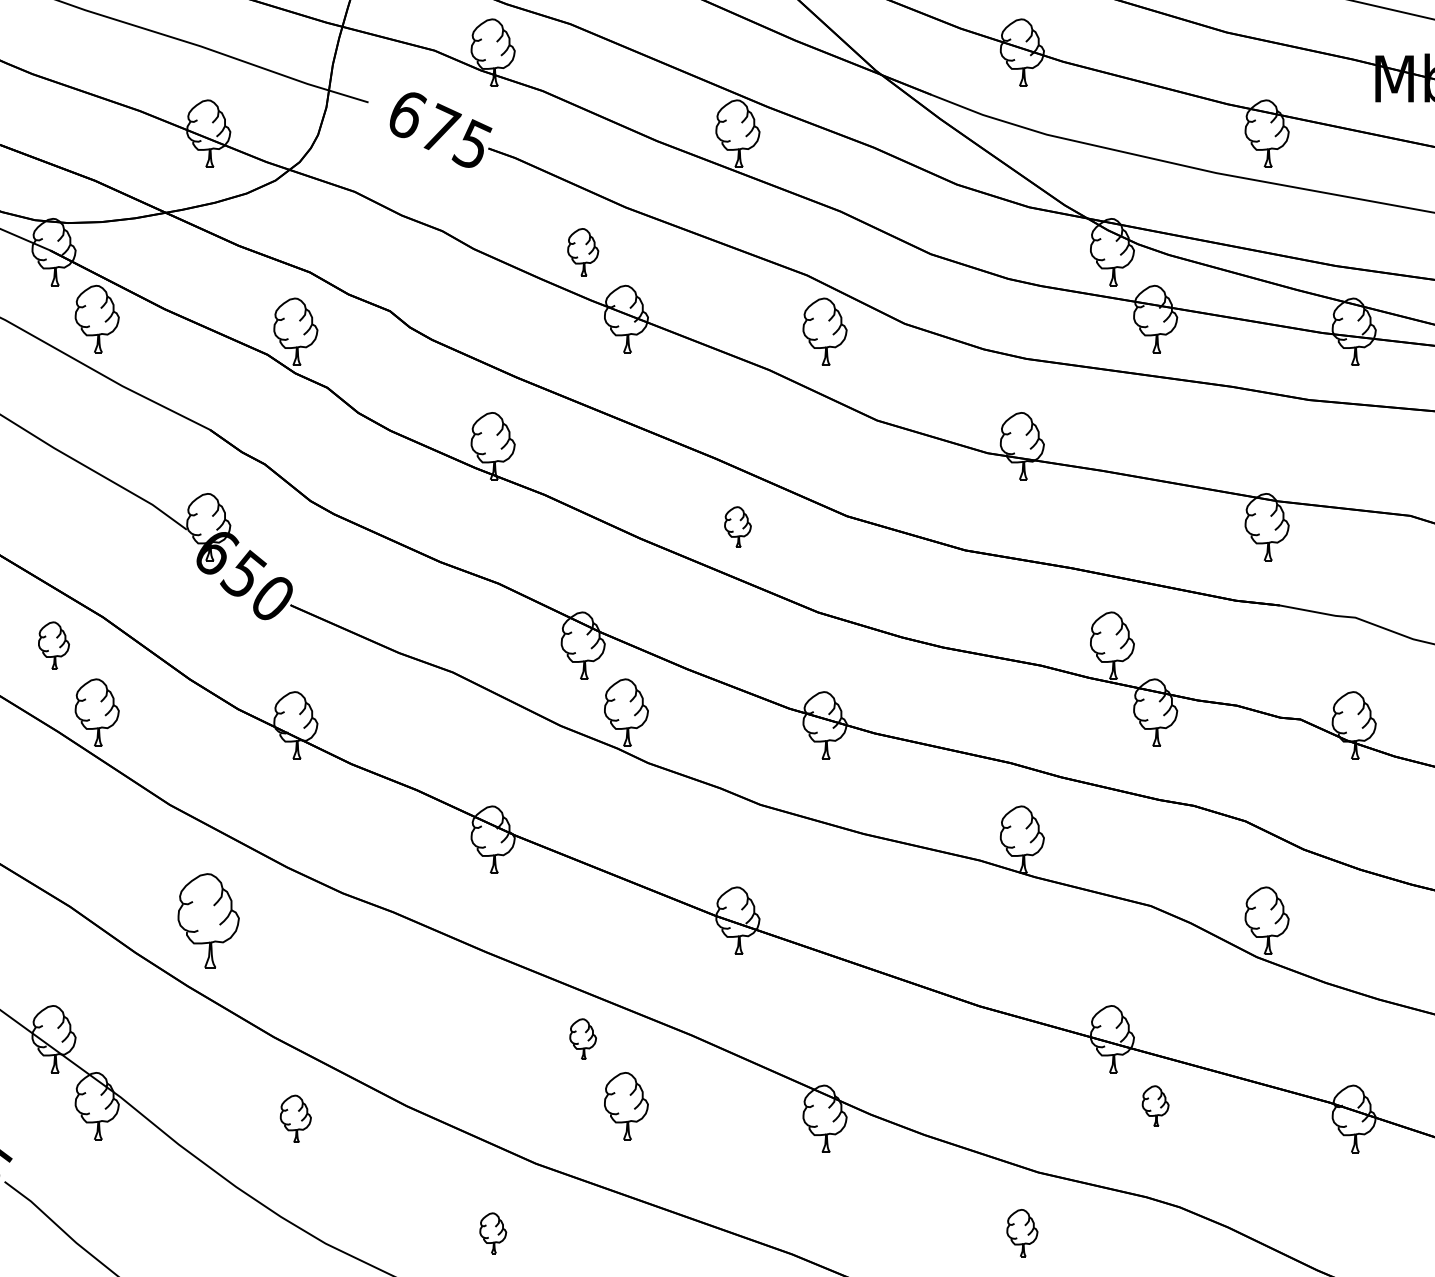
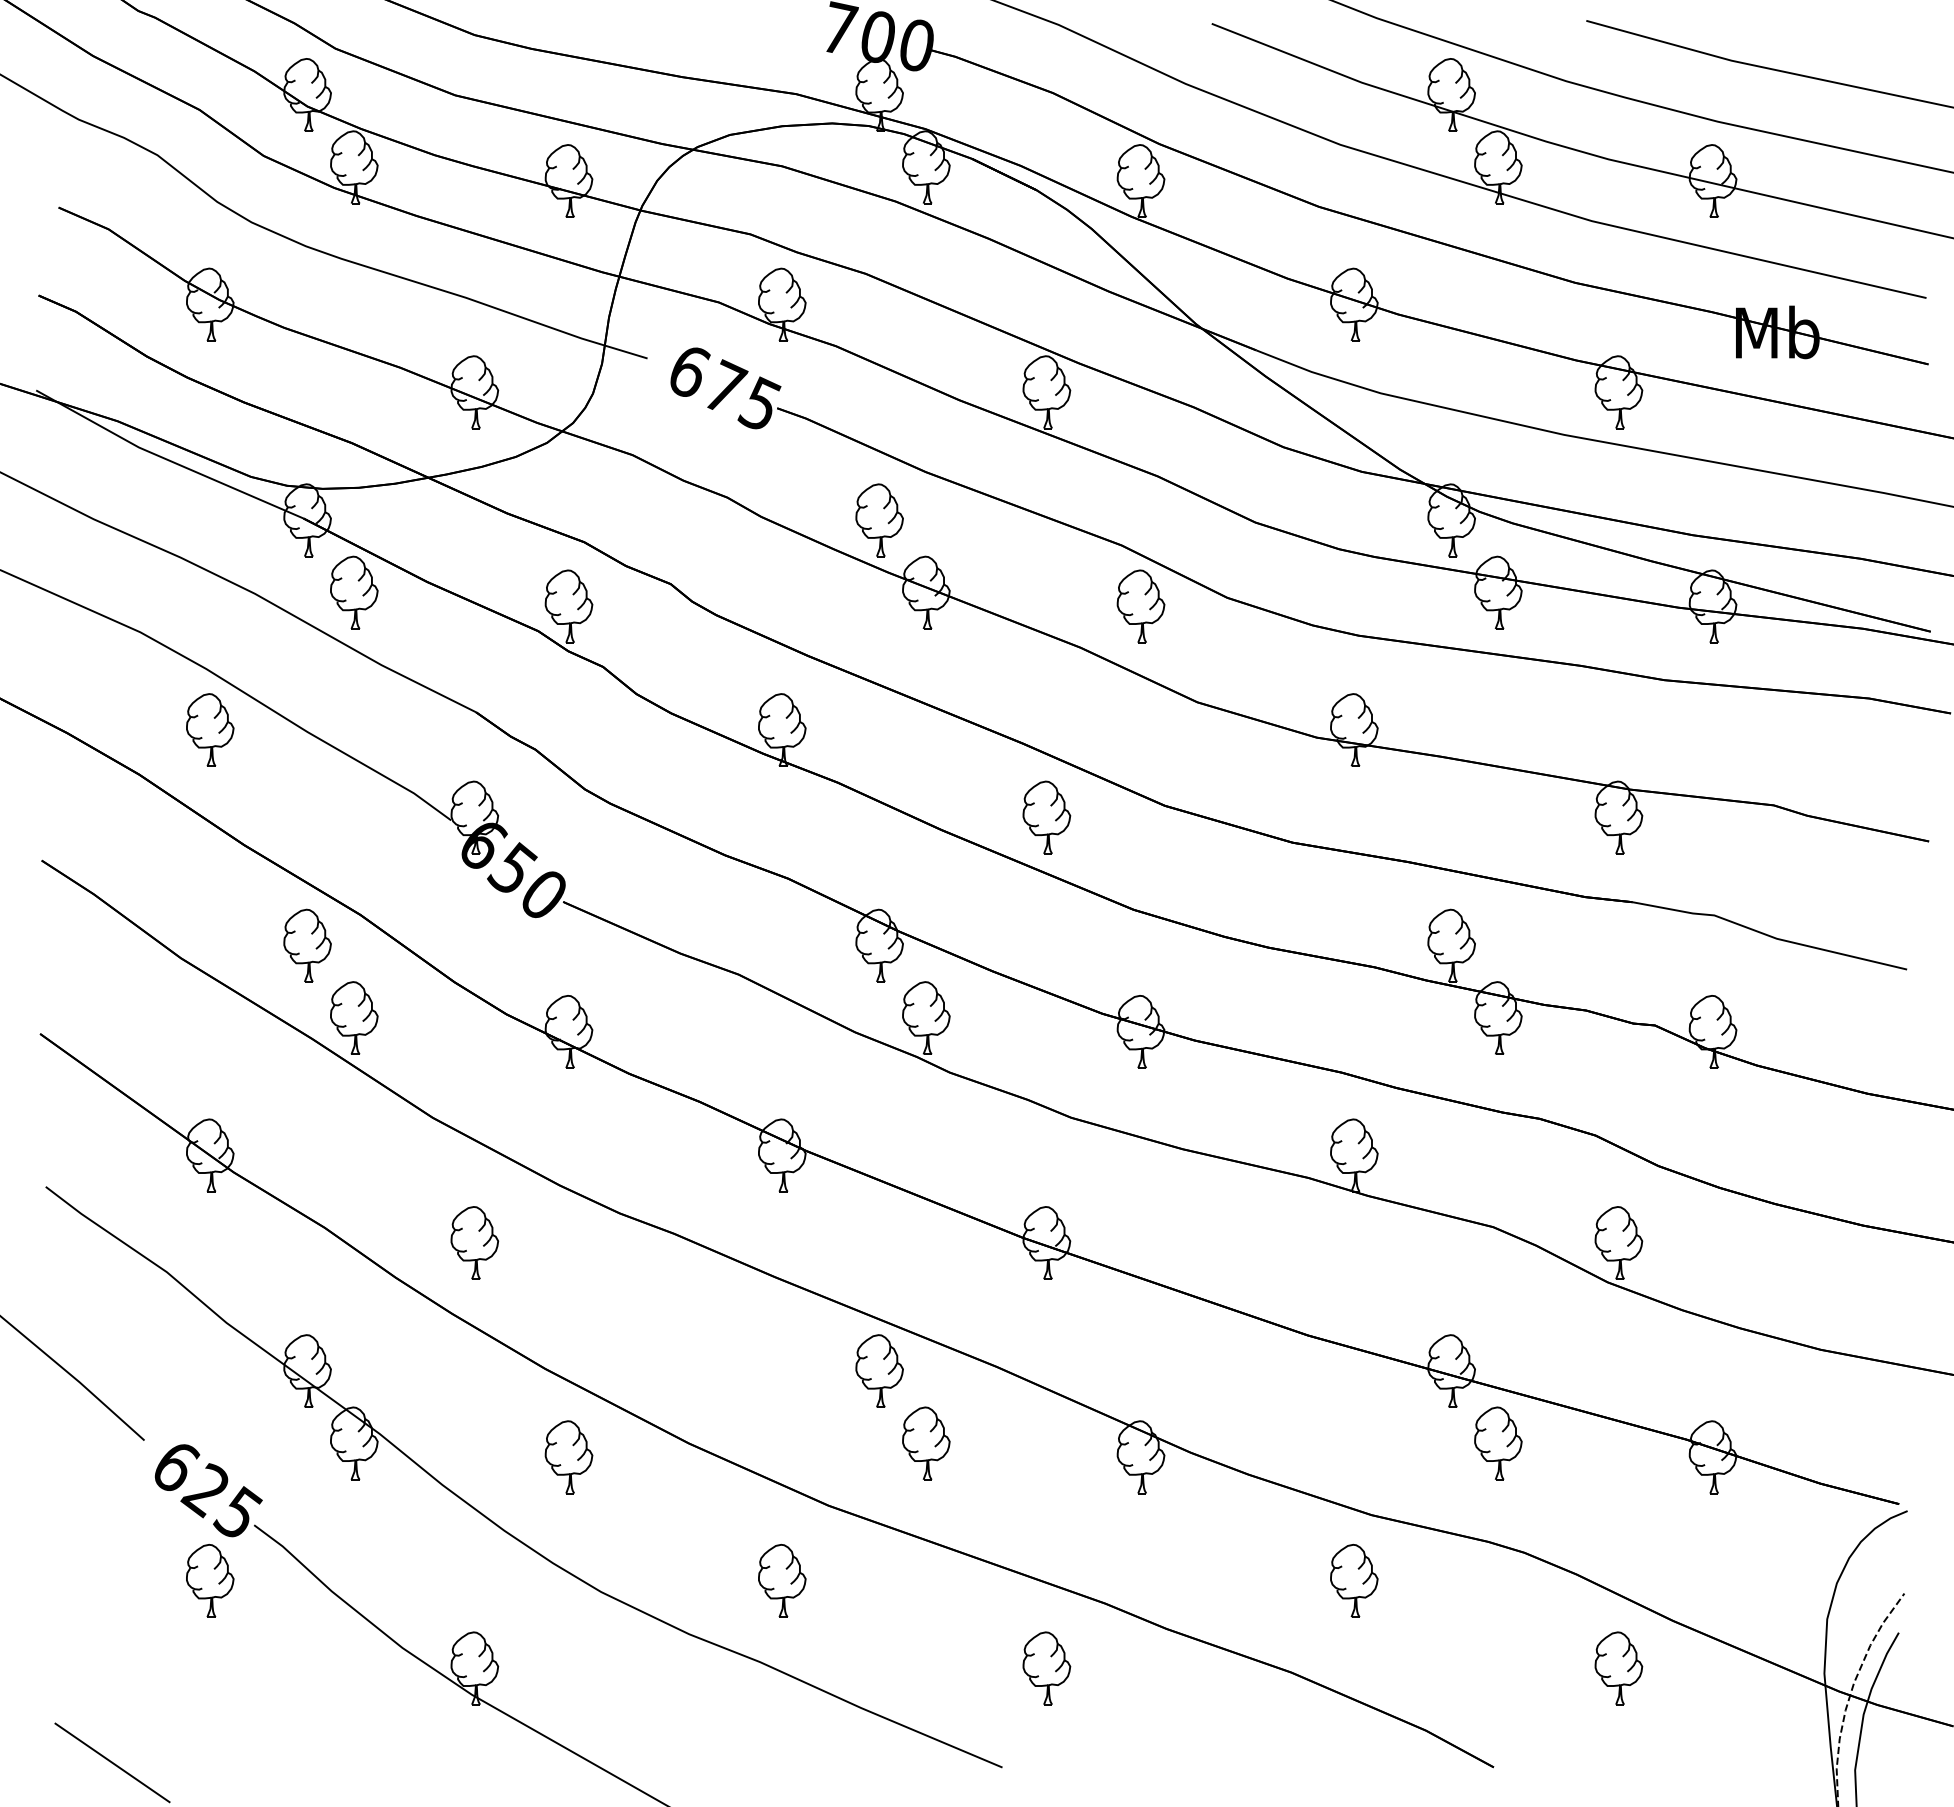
part: (583, 252) -> (879, 520), size x1.43
part: (737, 527) -> (1046, 817), size x1.67
part: (53, 645) -> (307, 945), size x1.43
part: (208, 920) -> (474, 1242), size x0.71
part: (583, 1038) -> (879, 1370), size x1.67
part: (1155, 1106) -> (1498, 1443), size x1.67
part: (295, 1119) -> (568, 1457), size x1.43
part: (493, 1232) -> (782, 1580), size x1.67
part: (1022, 1232) -> (1354, 1580), size x1.43

